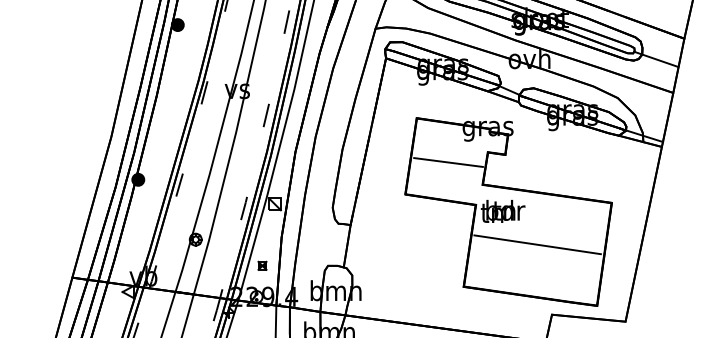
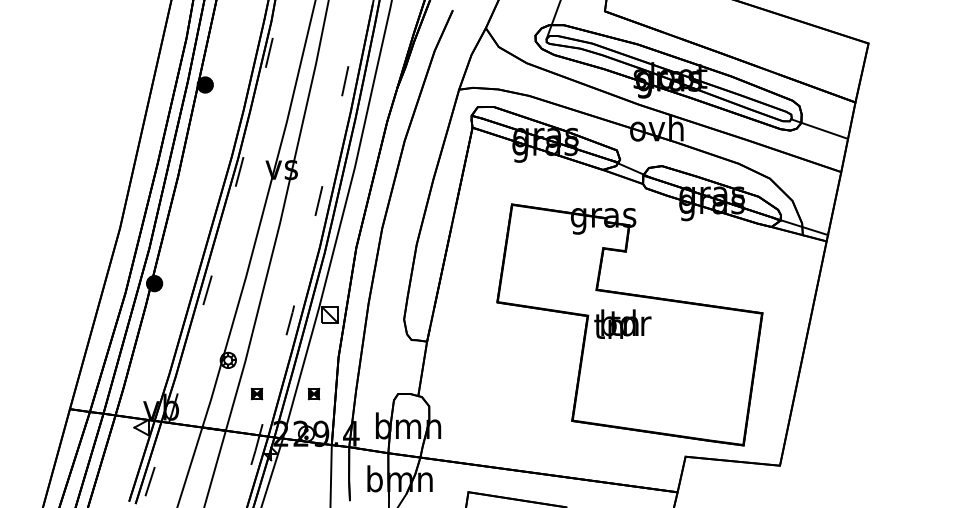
line: (448, 162) -> (552, 261), removed
line: (537, 244) -> (666, 366), removed
part: (217, 265) -> (256, 393), added

